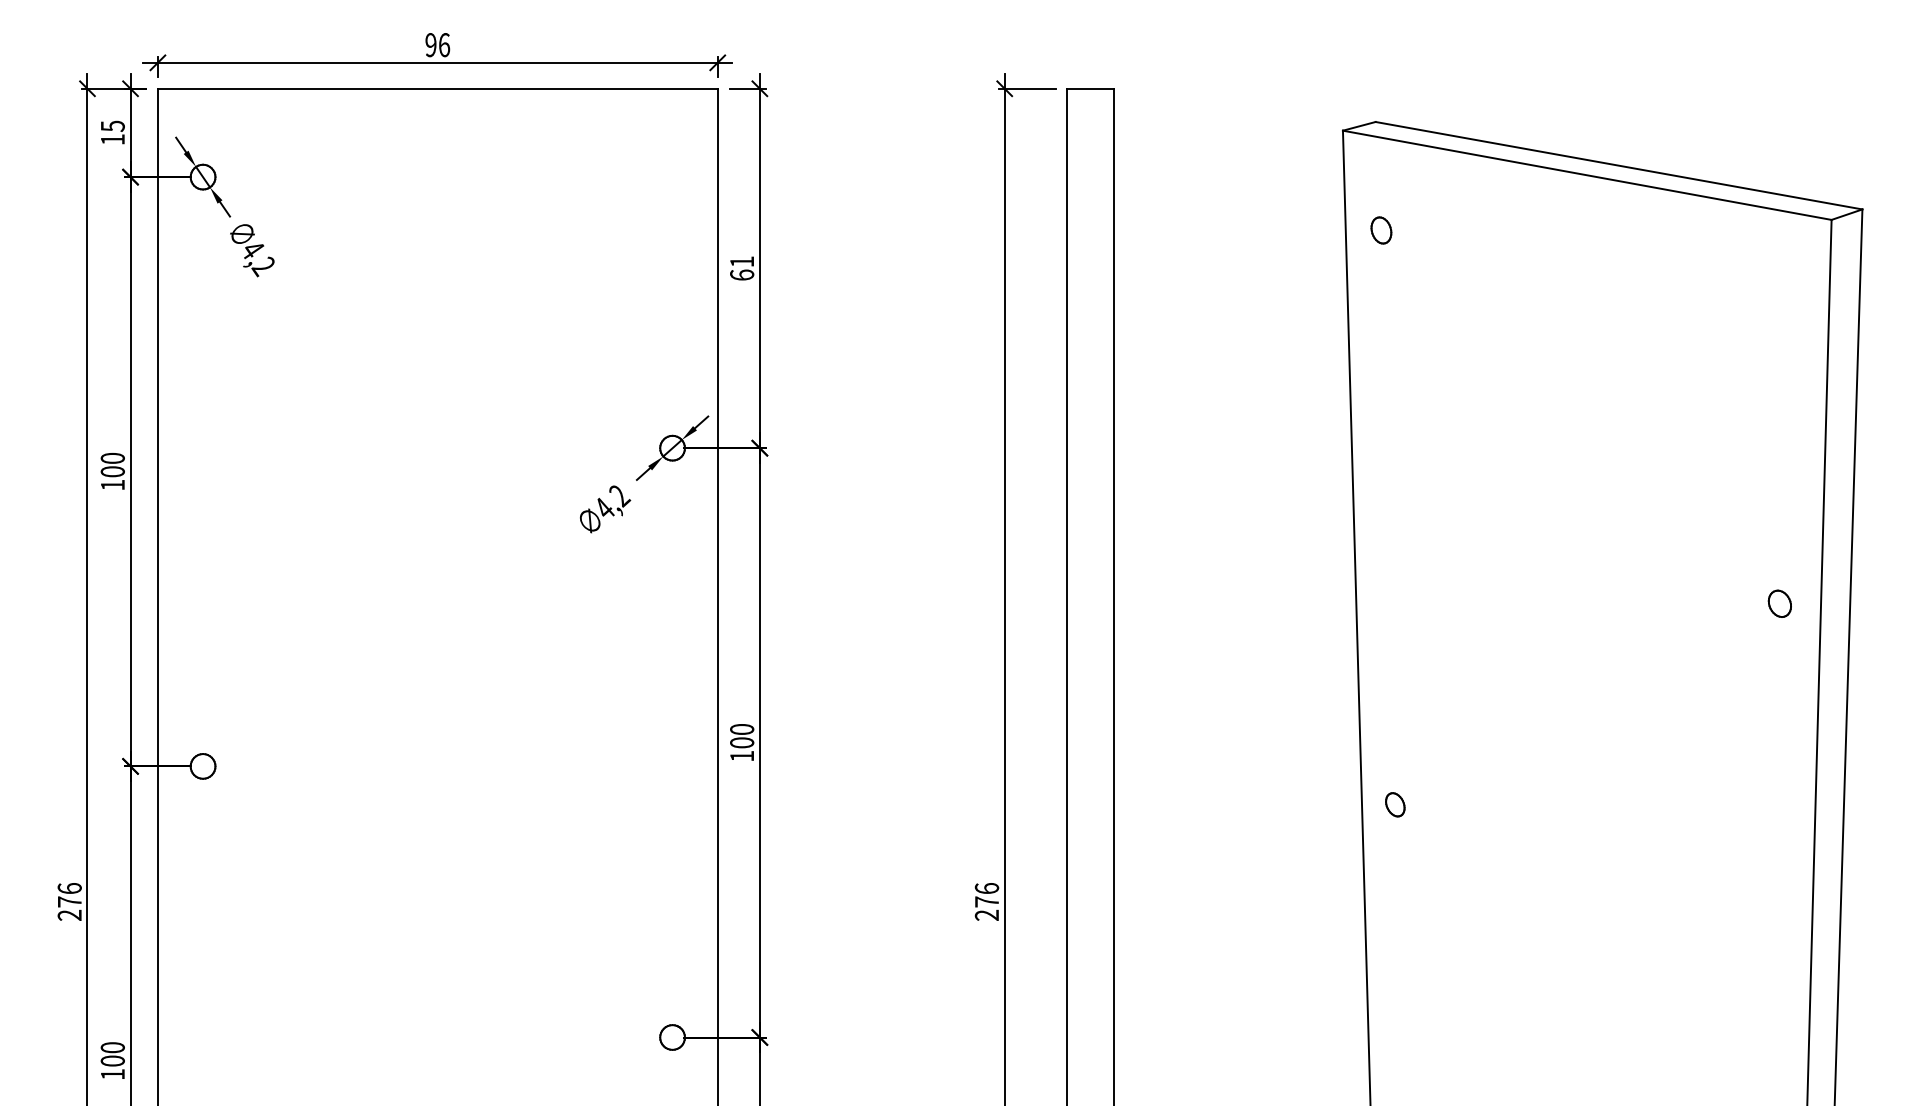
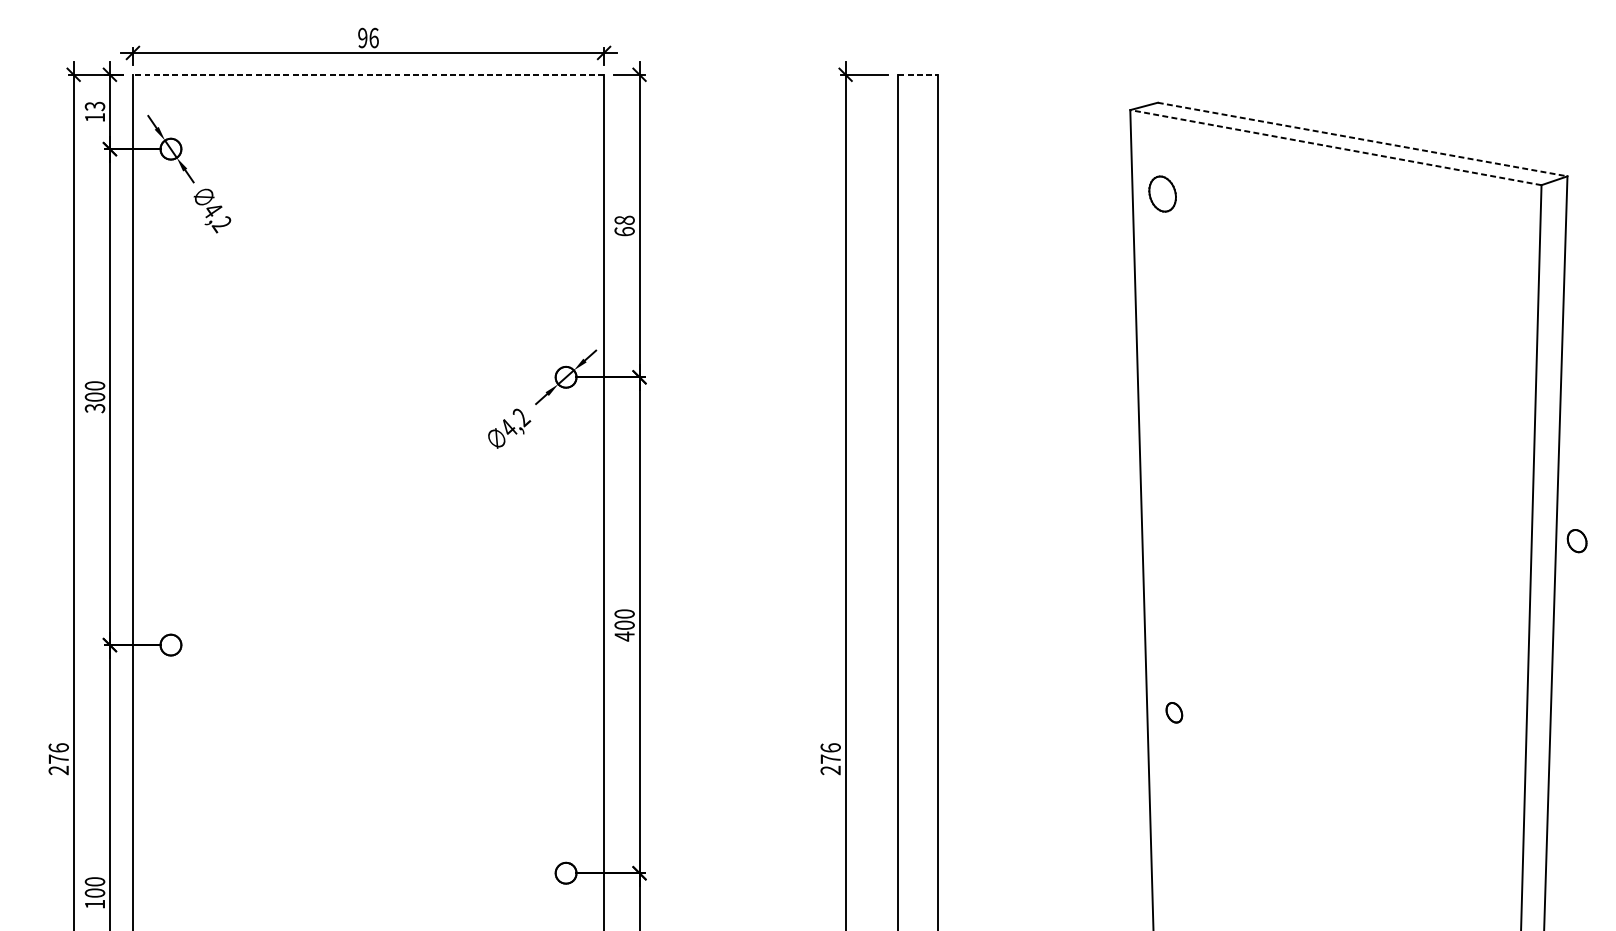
line: (437, 88) -> (368, 74), solid -> dashed
line: (1090, 88) -> (917, 74), solid -> dashed
text: (112, 125) -> (94, 105), 15 -> 13
line: (1619, 165) -> (1363, 139), solid -> dashed
line: (1586, 175) -> (1335, 147), solid -> dashed
part: (1381, 230) -> (1162, 194), size x1.6
text: (742, 261) -> (624, 220), 61 -> 68
text: (112, 484) -> (94, 407), 100 -> 300
part: (1779, 603) -> (1576, 540), moved
text: (741, 756) -> (624, 636), 100 -> 400
part: (1395, 804) -> (1174, 712), moved

